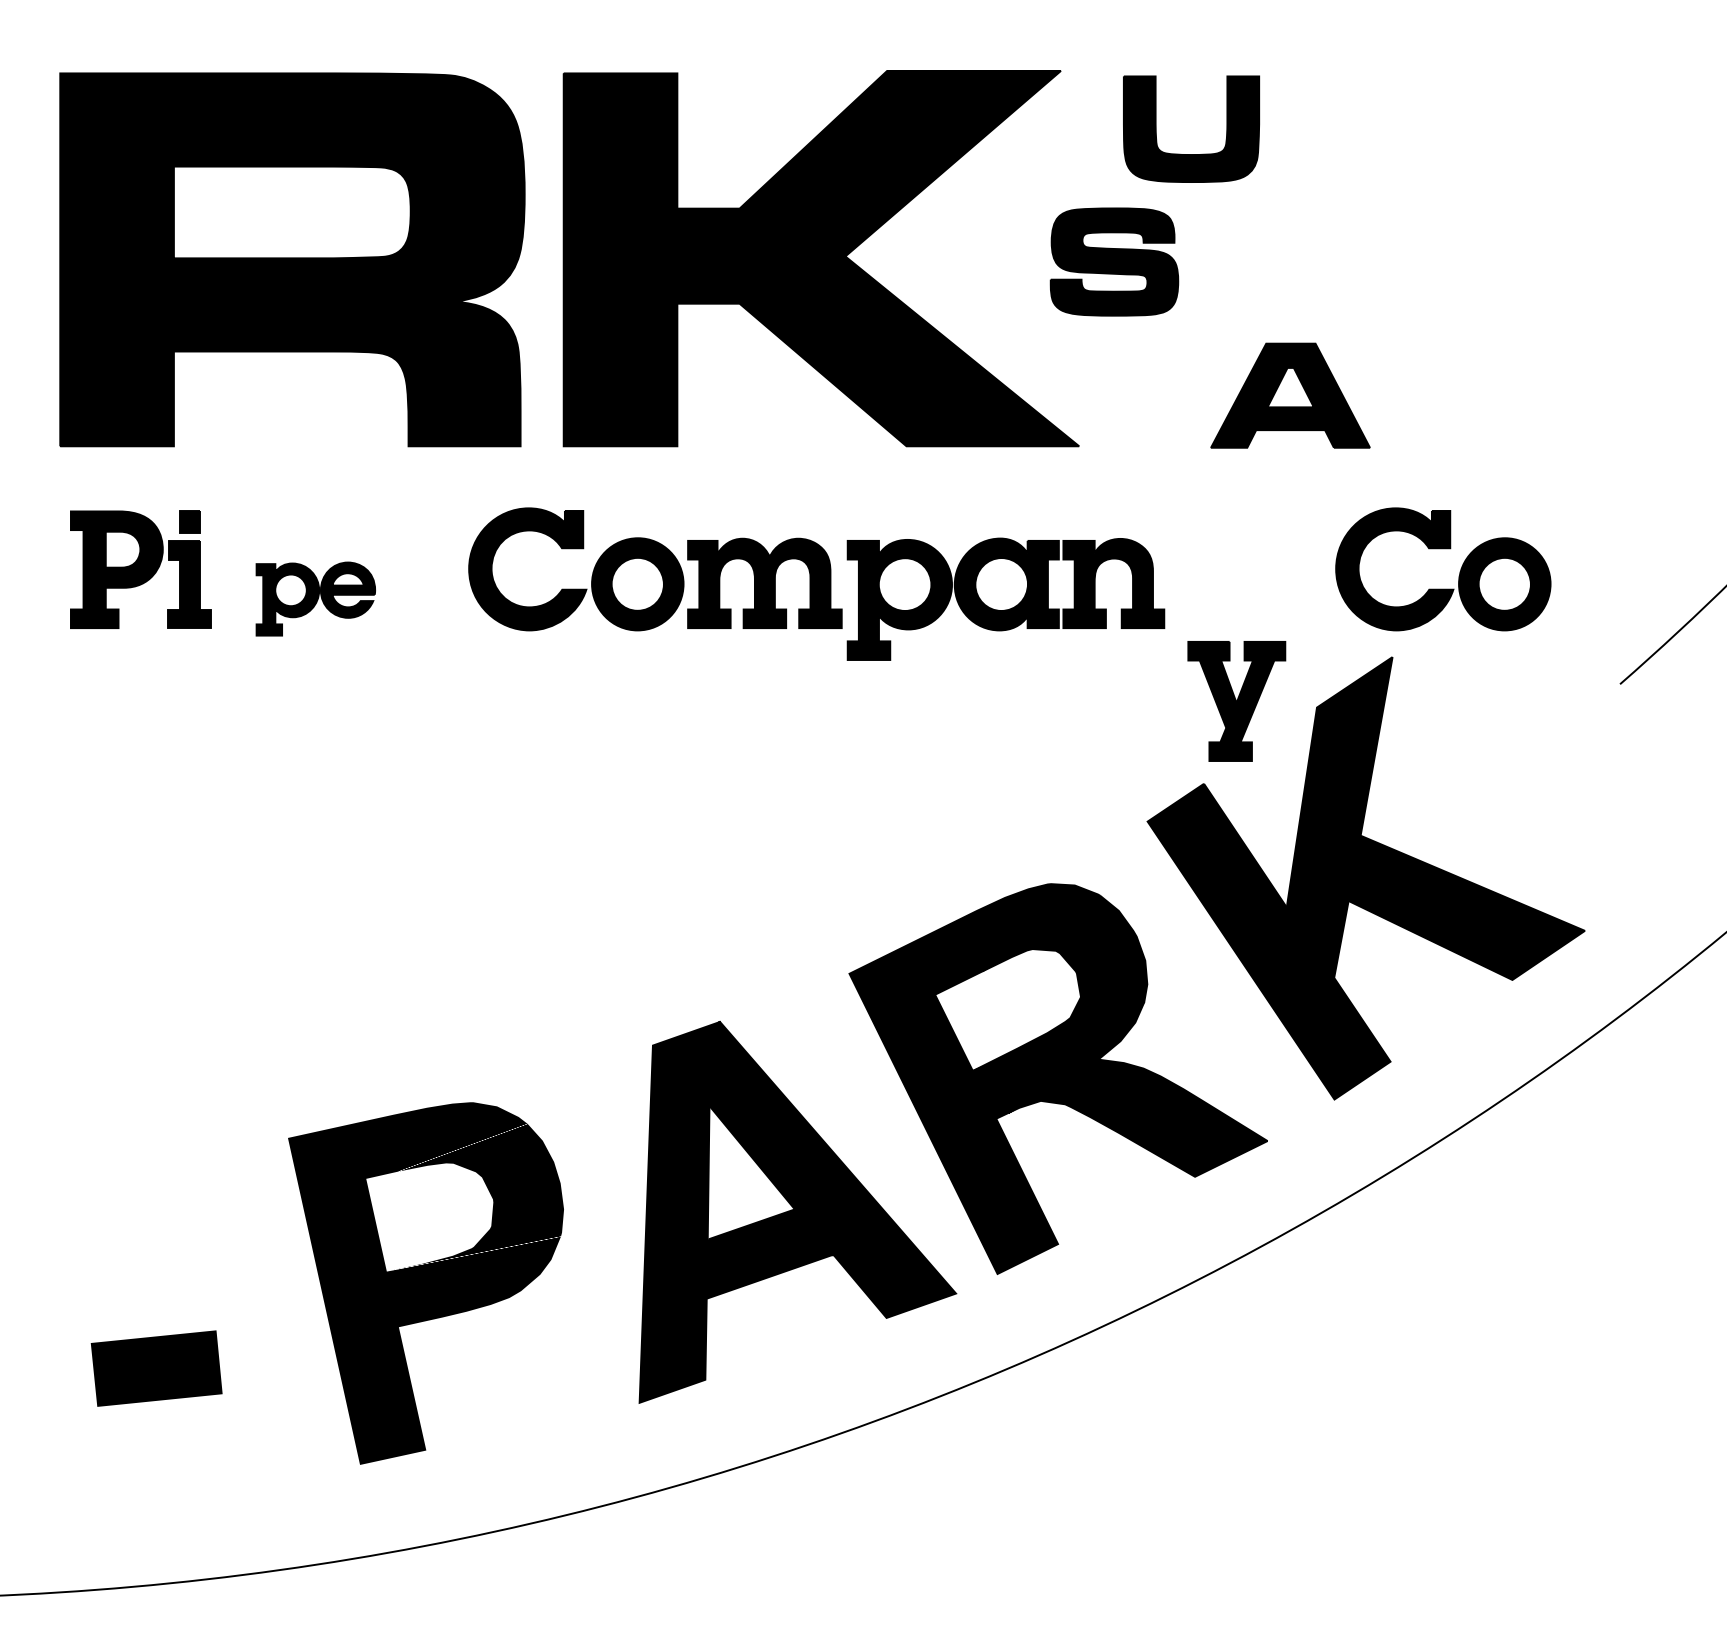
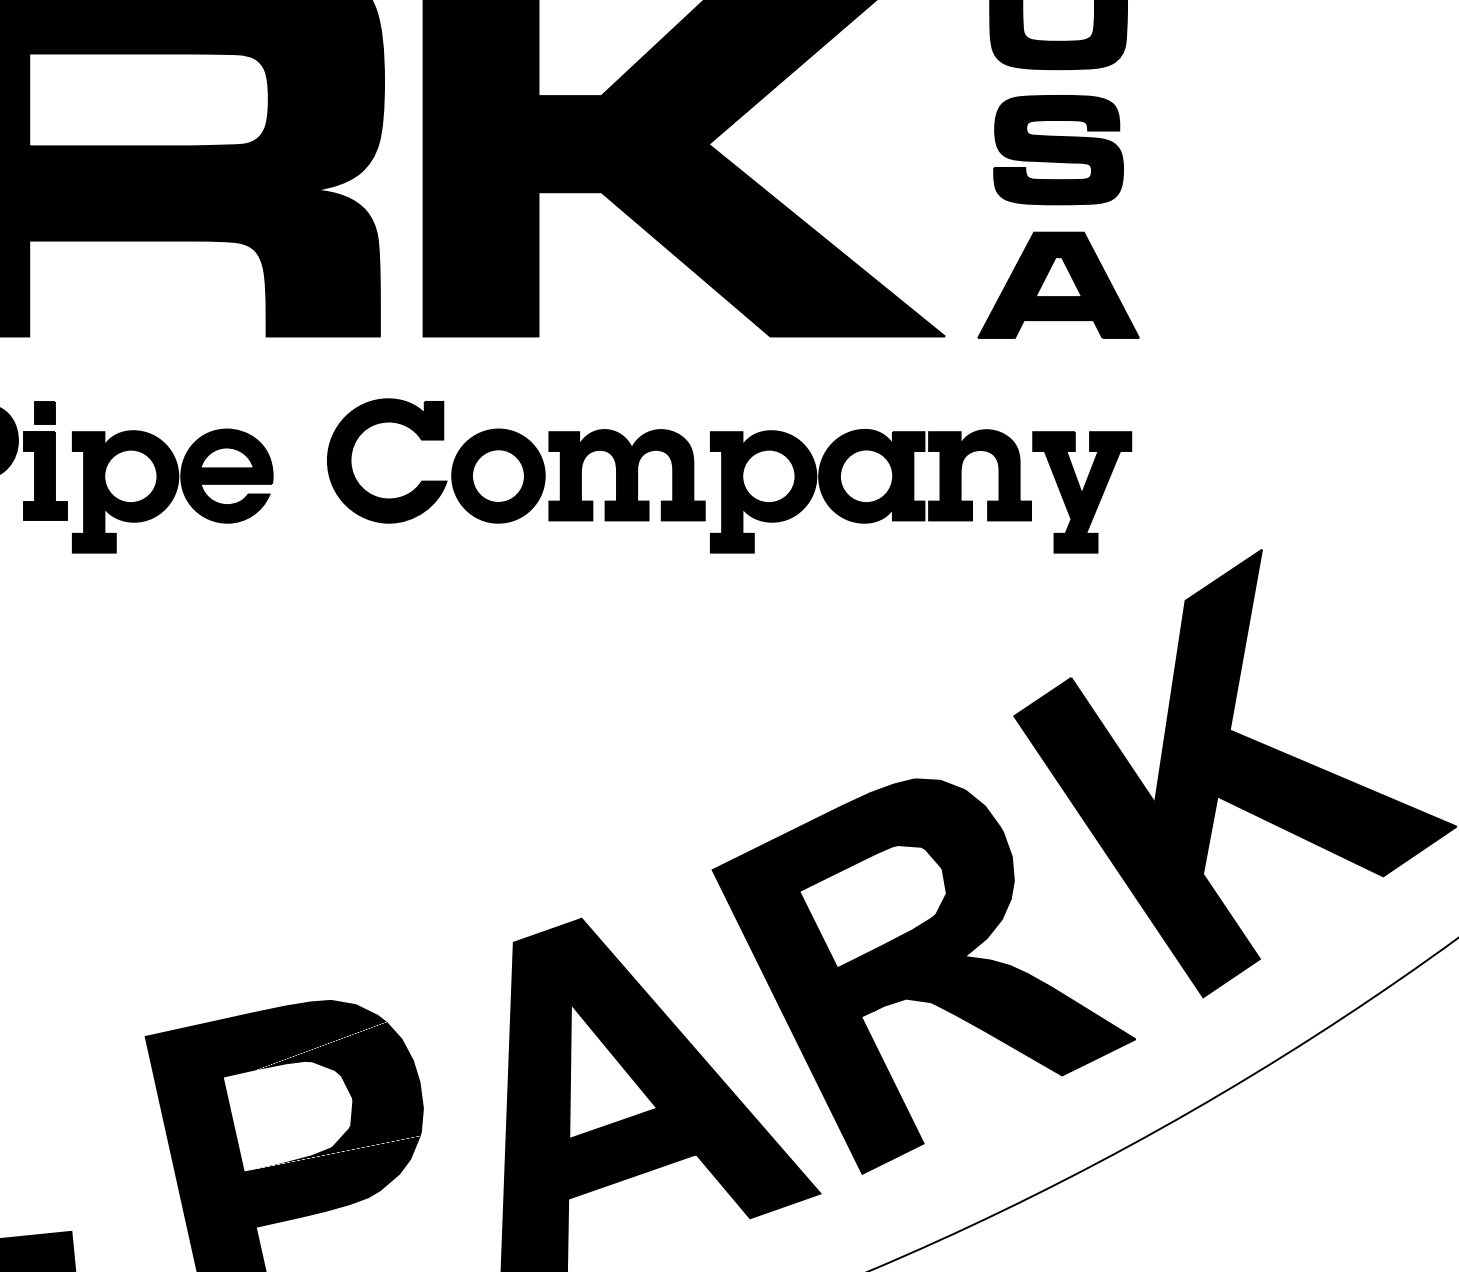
part: (1114, 261) -> (1058, 149), moved
part: (1290, 395) -> (1058, 285), moved
part: (1459, 571) -> (1329, 463), removed
part: (315, 598) -> (172, 490), size x1.67
part: (1236, 701) -> (1081, 492), moved

